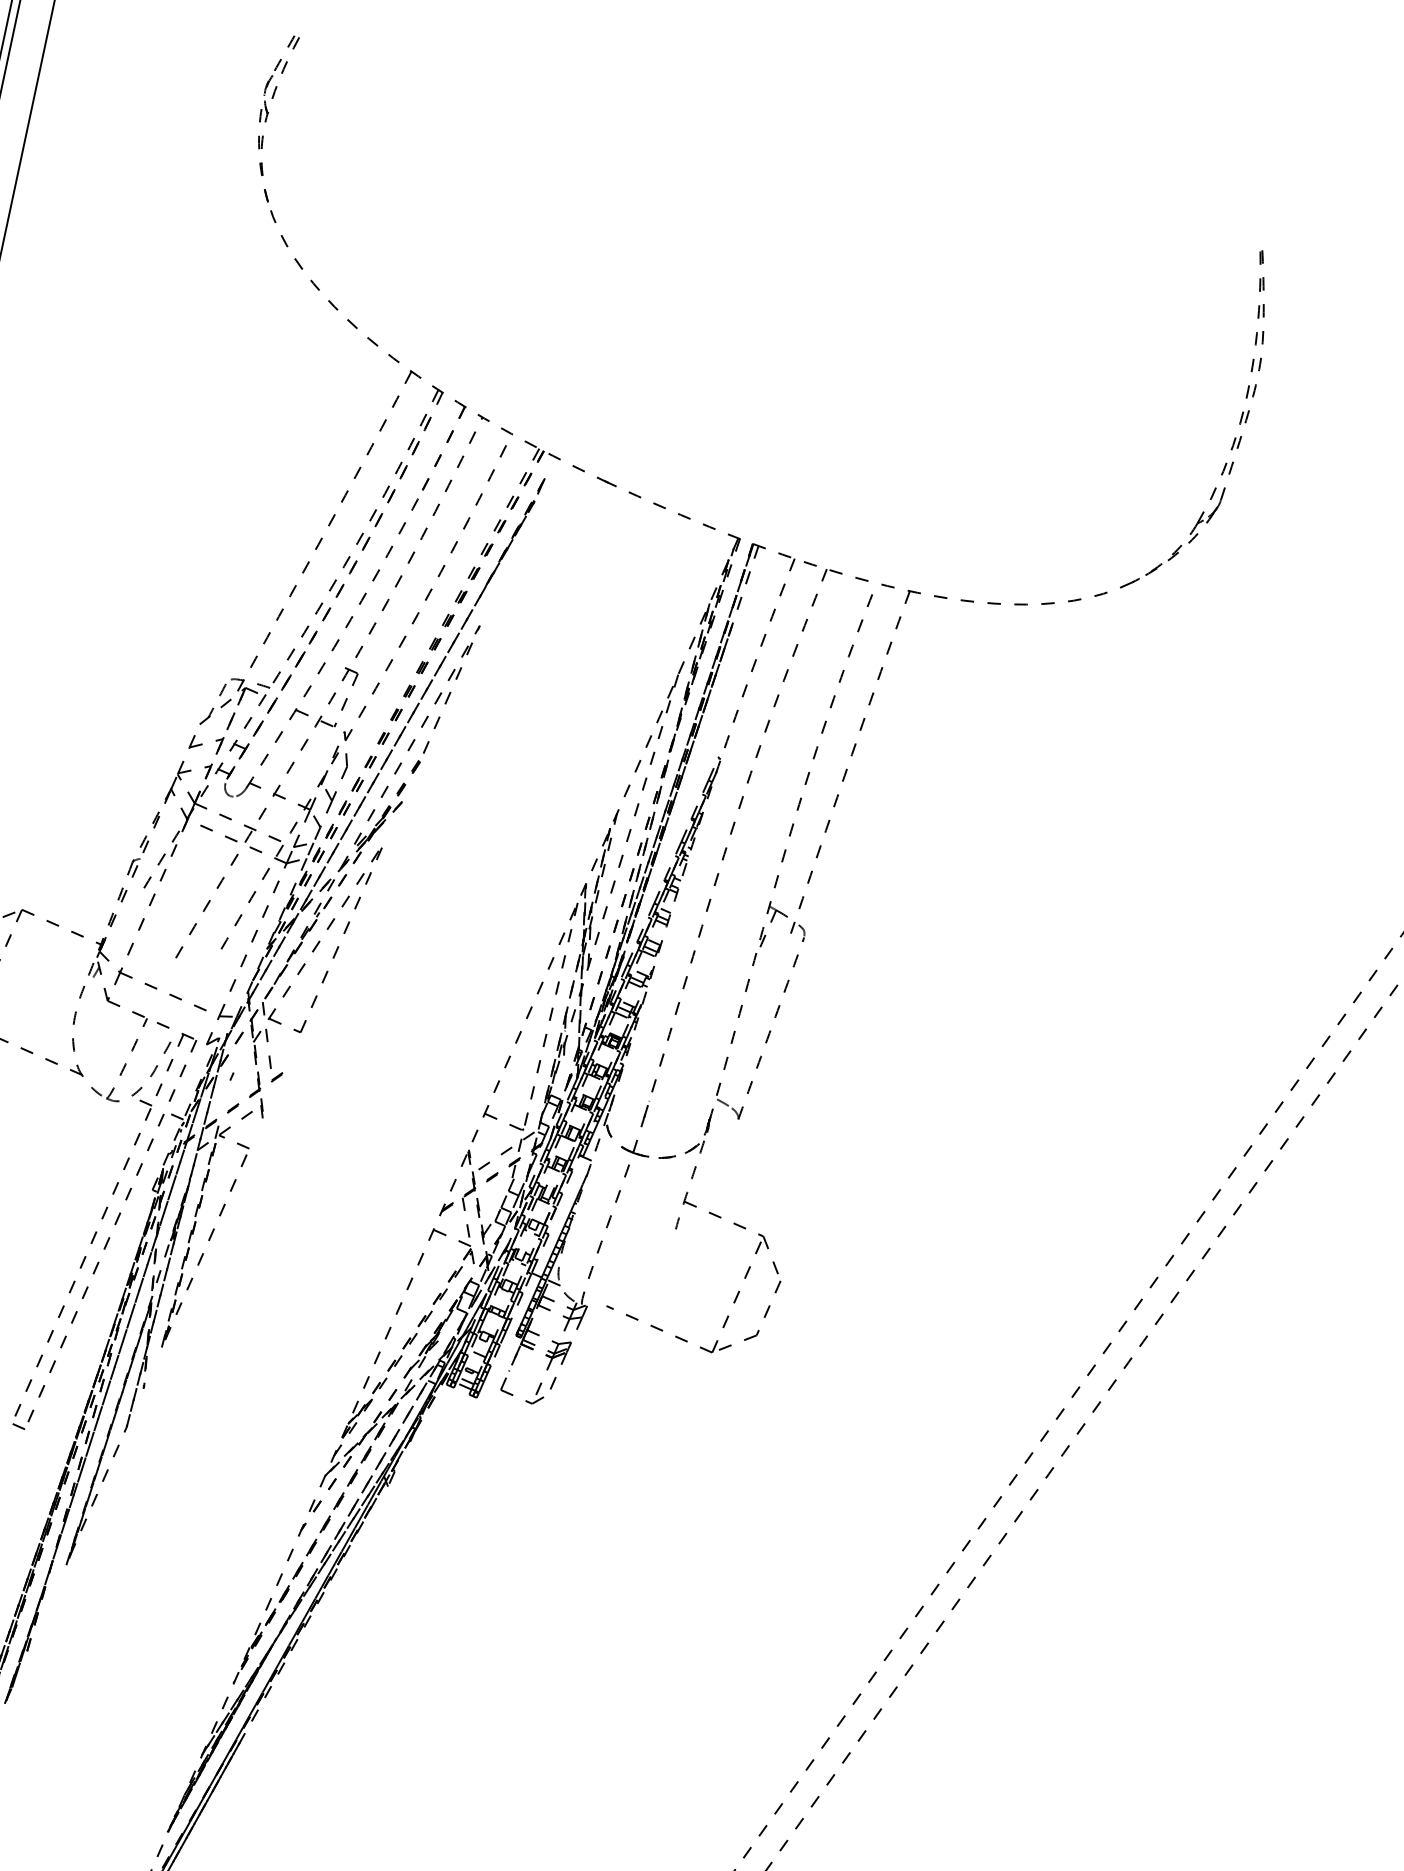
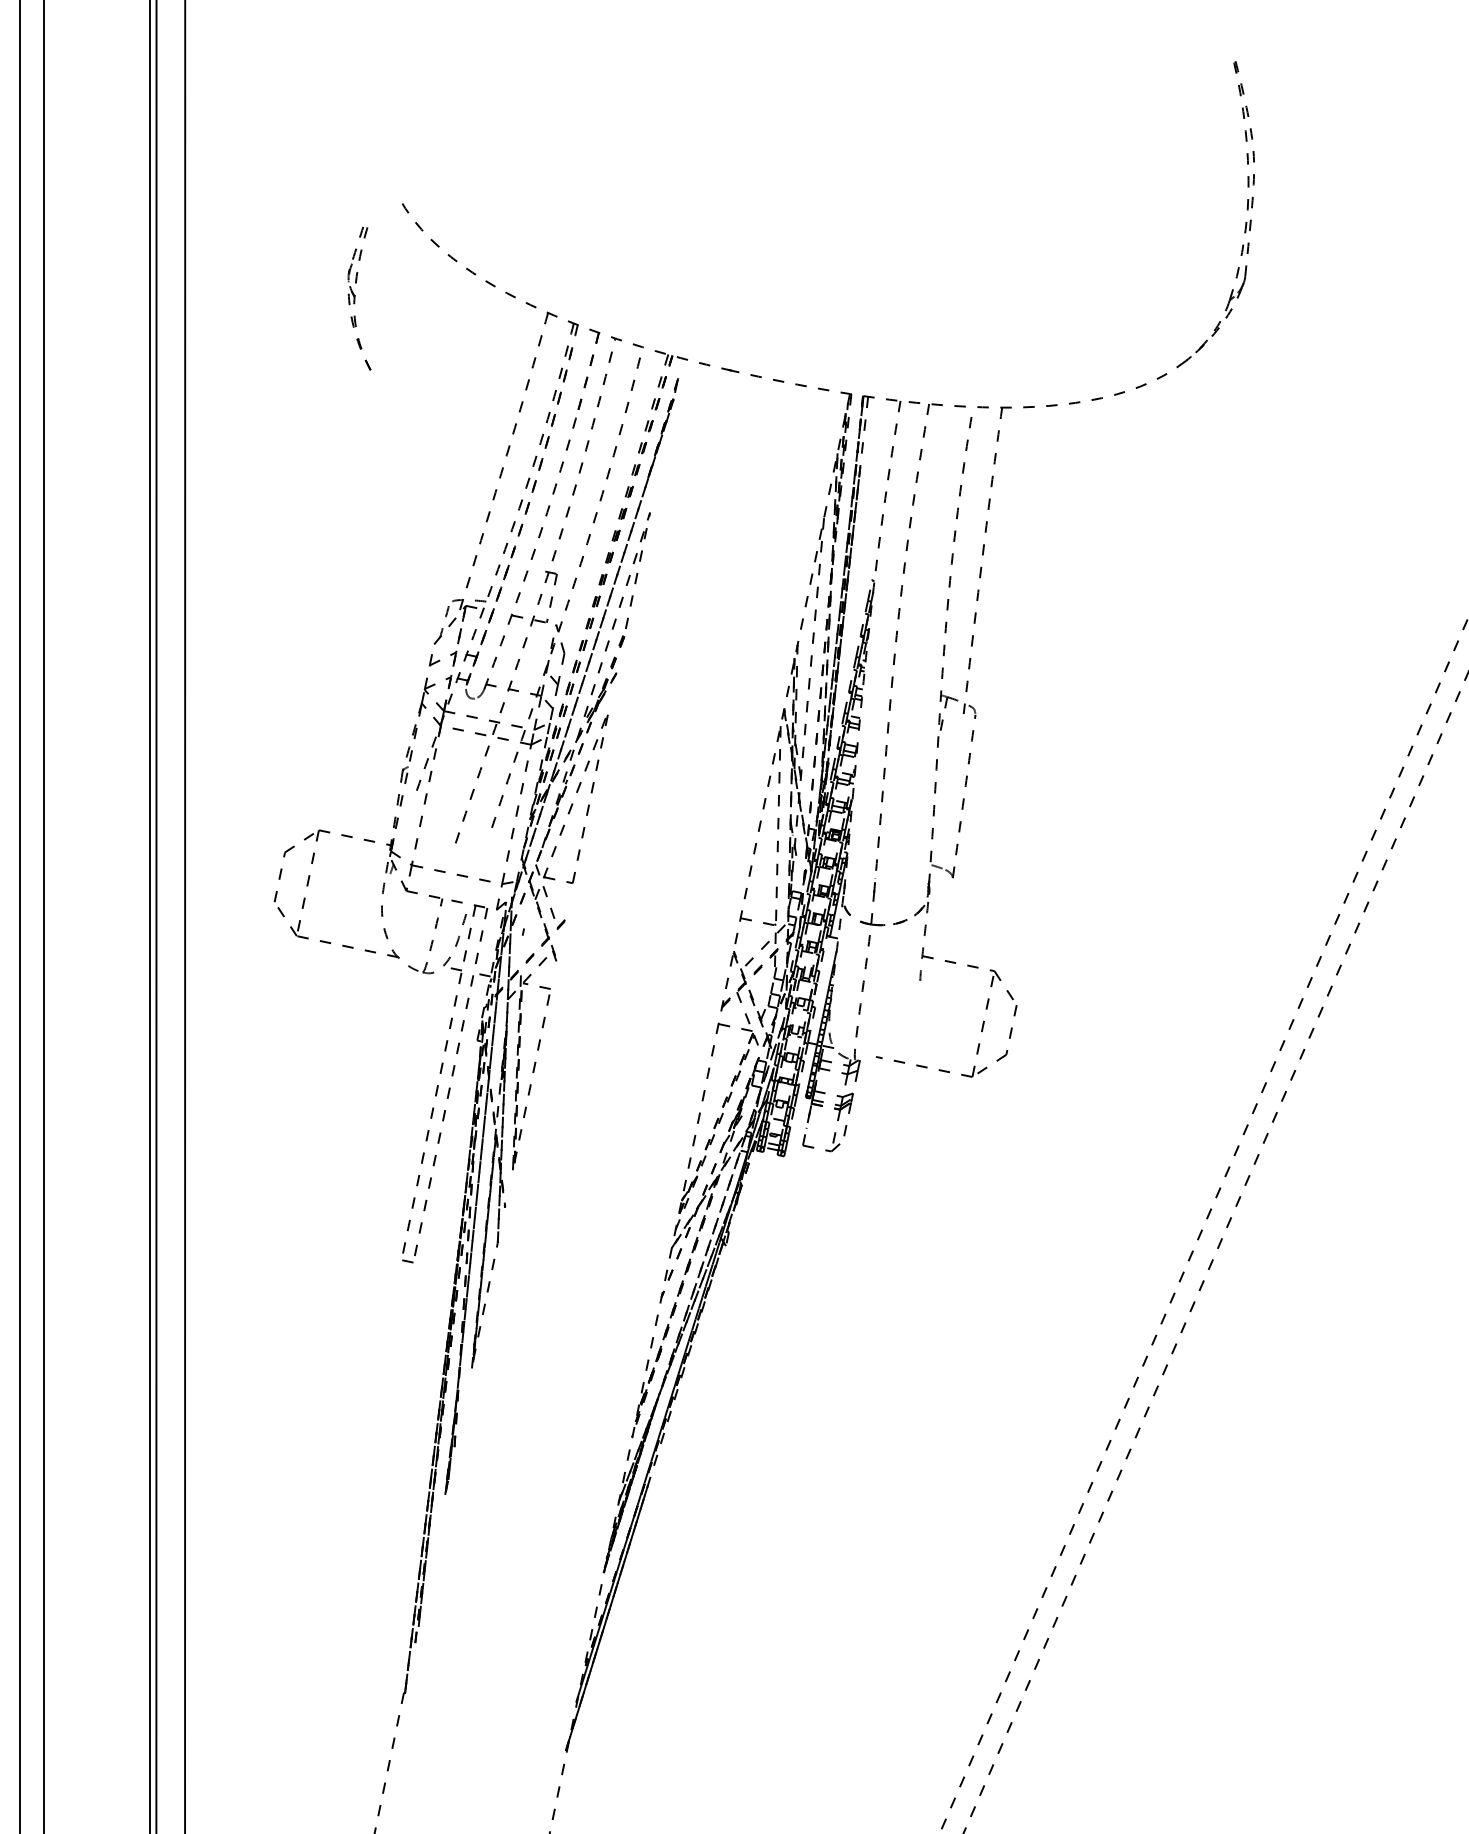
part: (272, 117) -> (359, 298), moved

